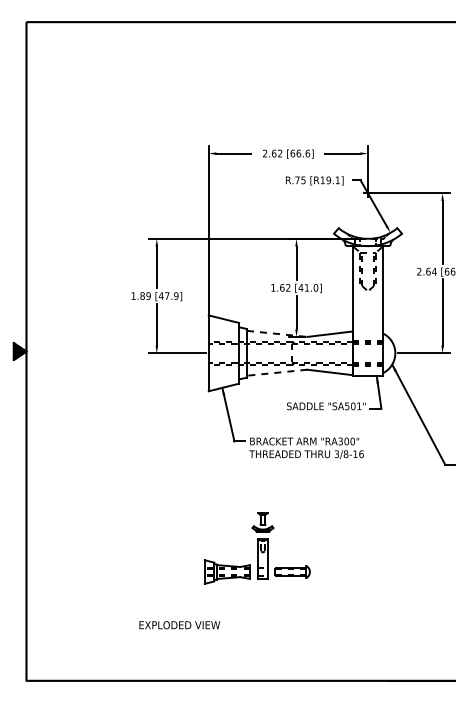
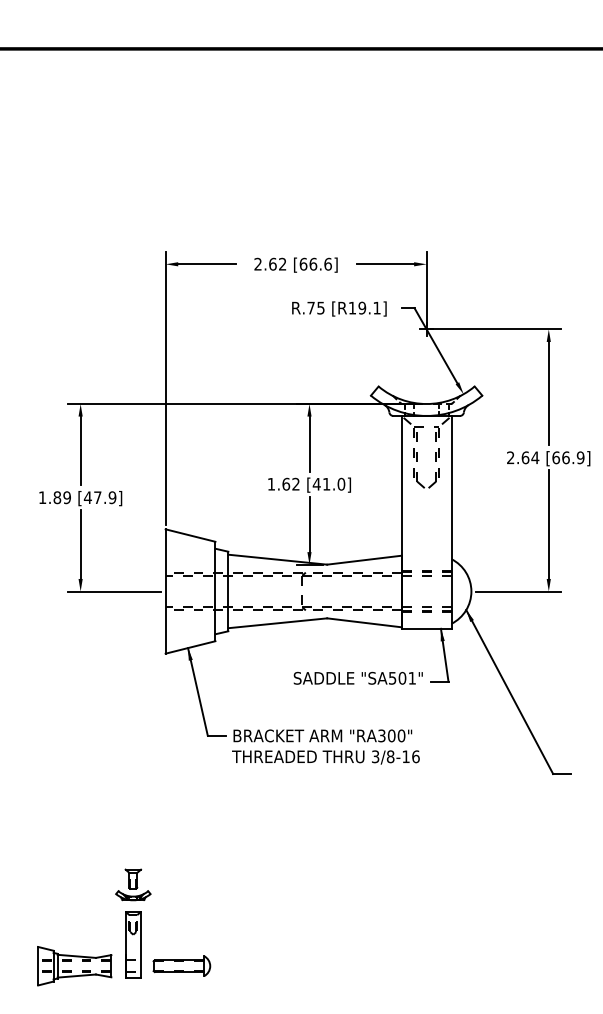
line: (277, 333) -> (278, 559), dashed -> solid
line: (276, 372) -> (276, 622), dashed -> solid
part: (256, 548) -> (122, 927), moved

